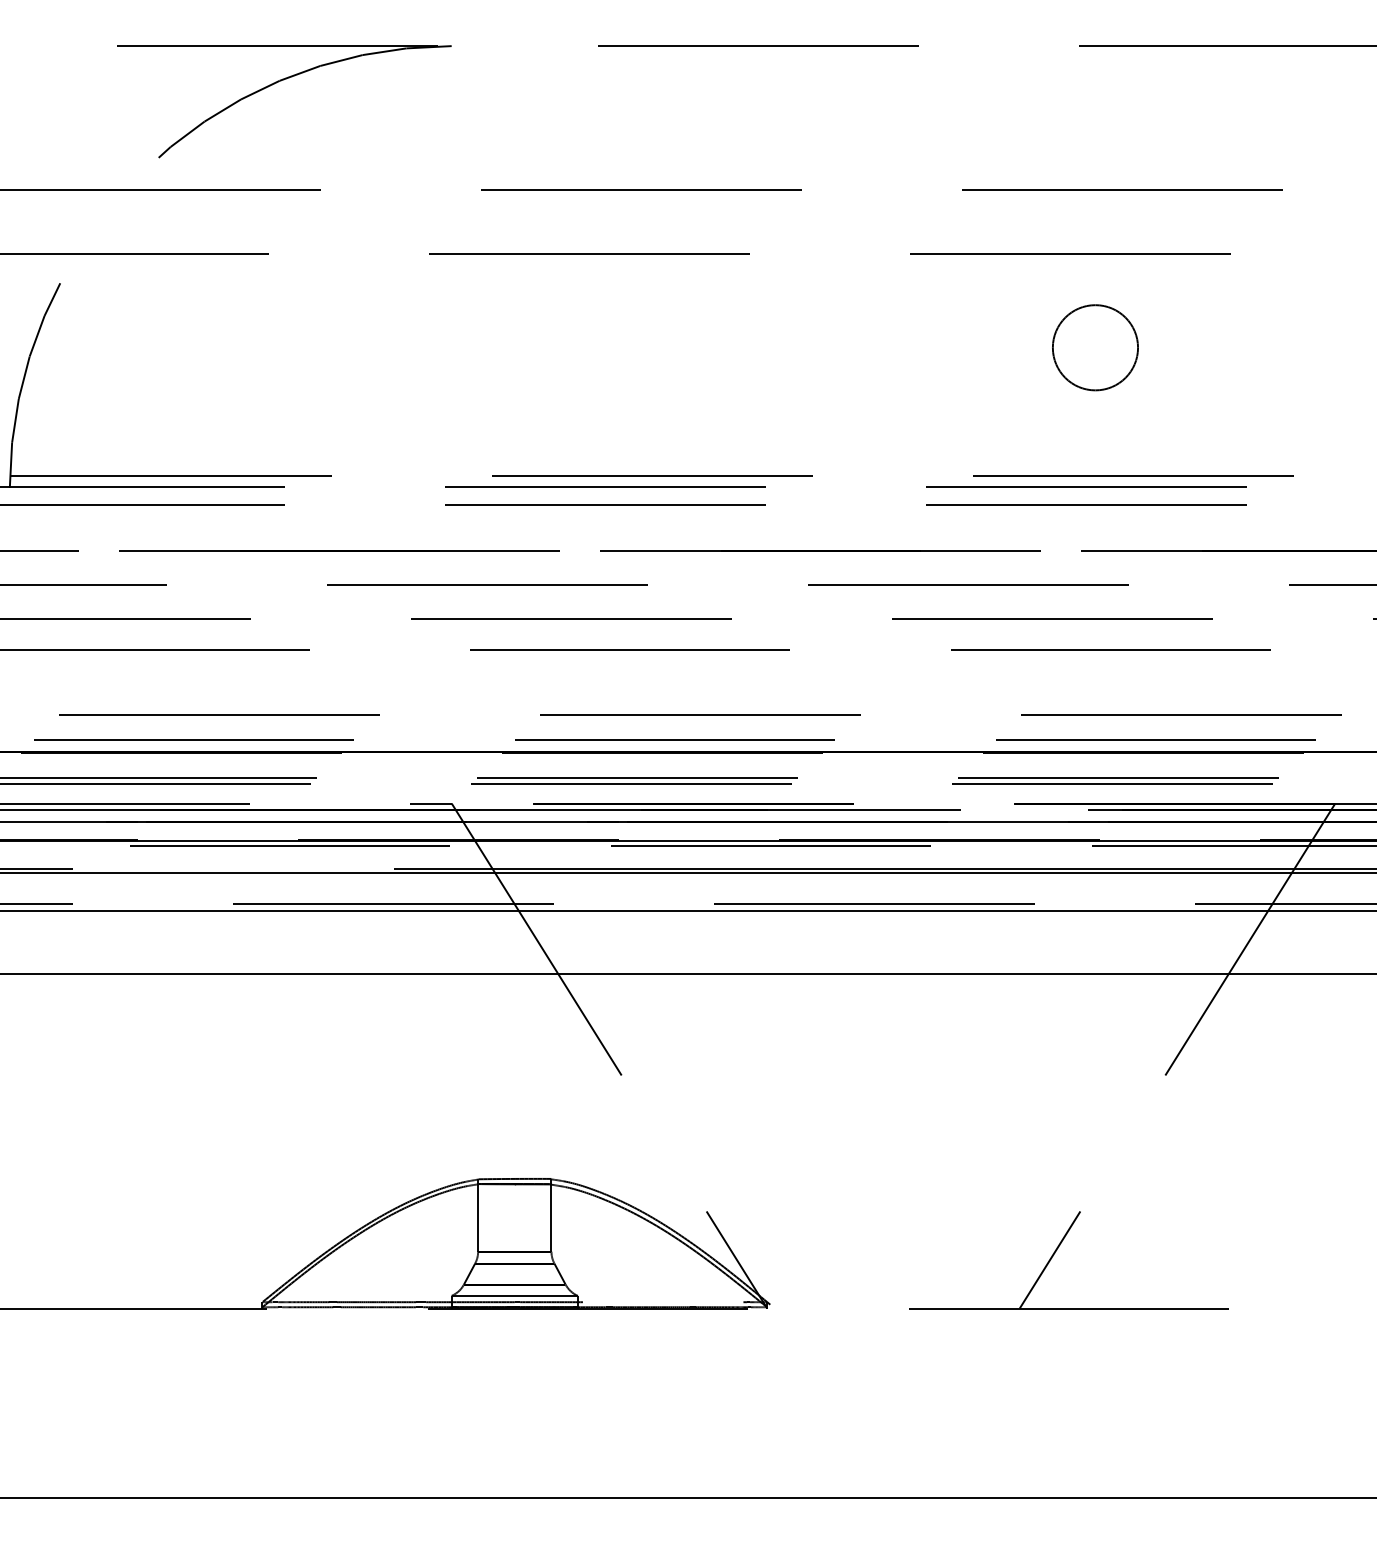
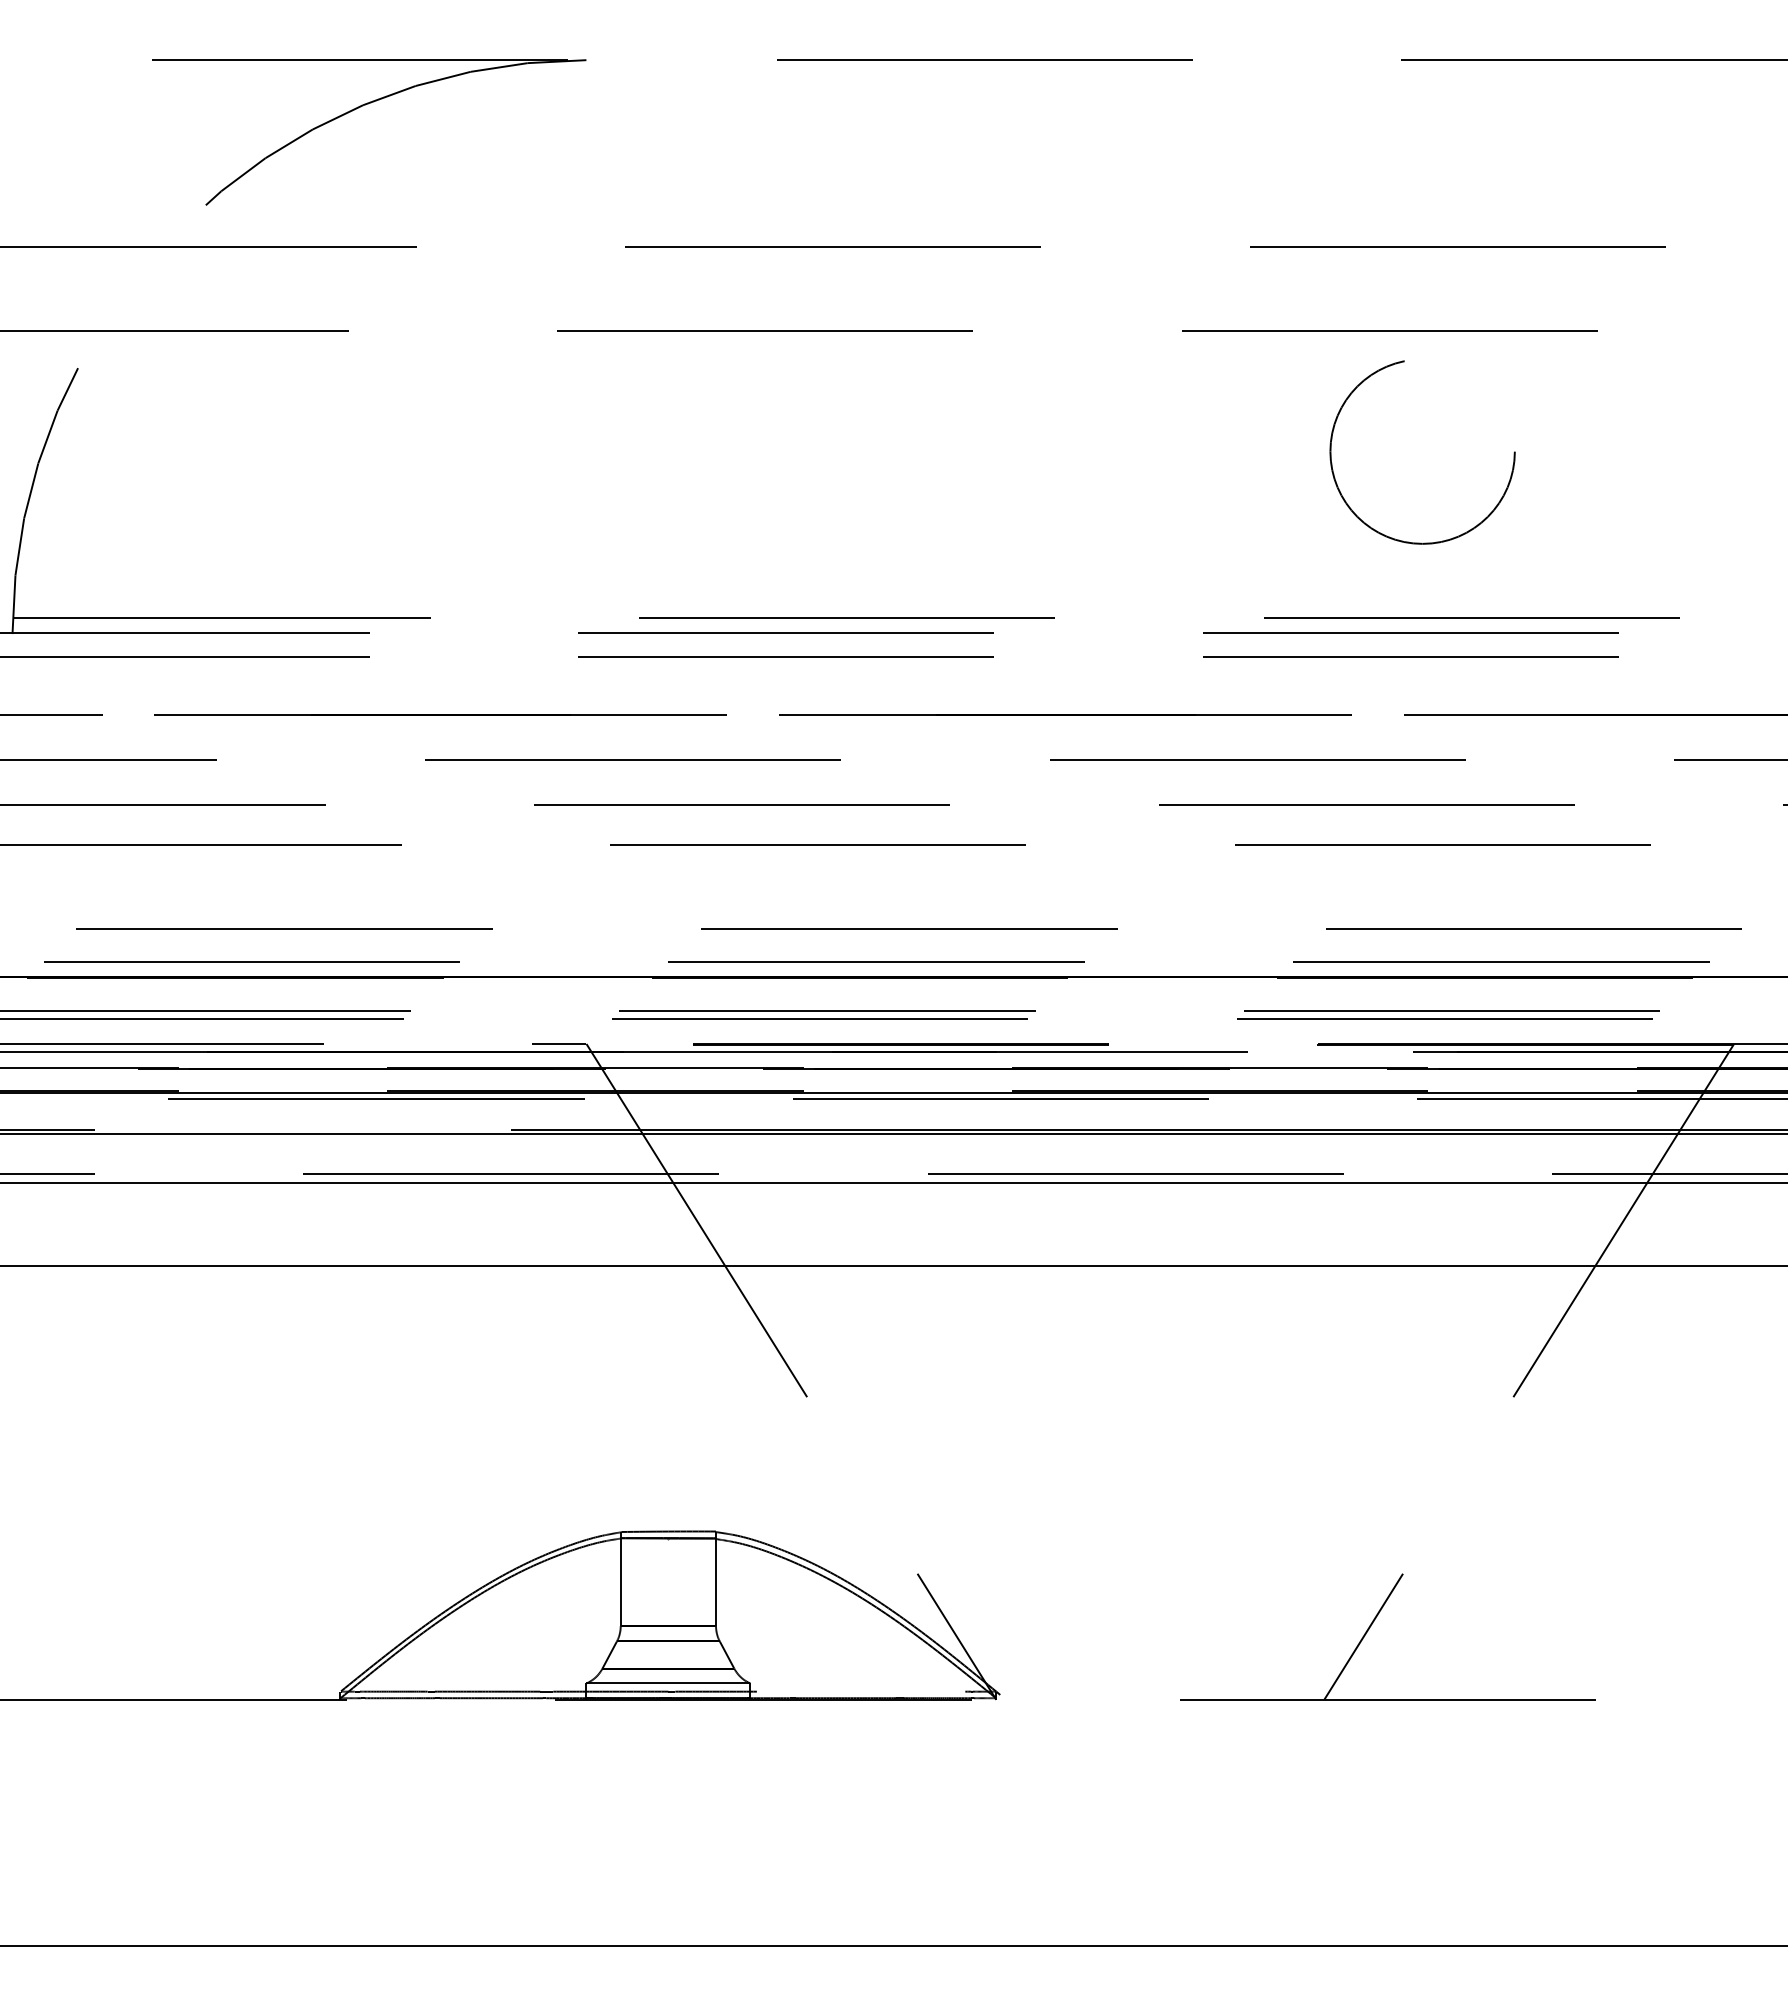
circle: (1095, 348) -> (1422, 452), size x1.67

